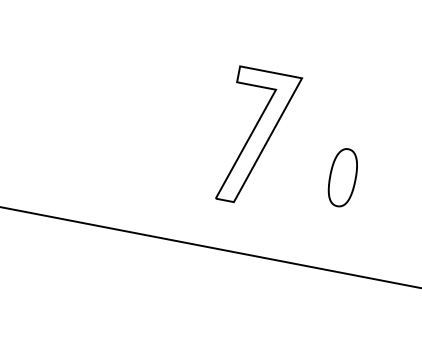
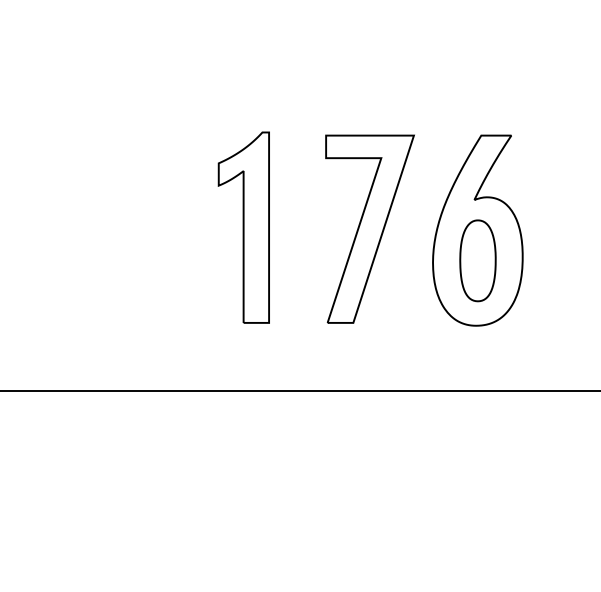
part: (182, 122) -> (243, 227), added
part: (258, 137) -> (369, 228), moved
part: (346, 156) -> (477, 230), added

